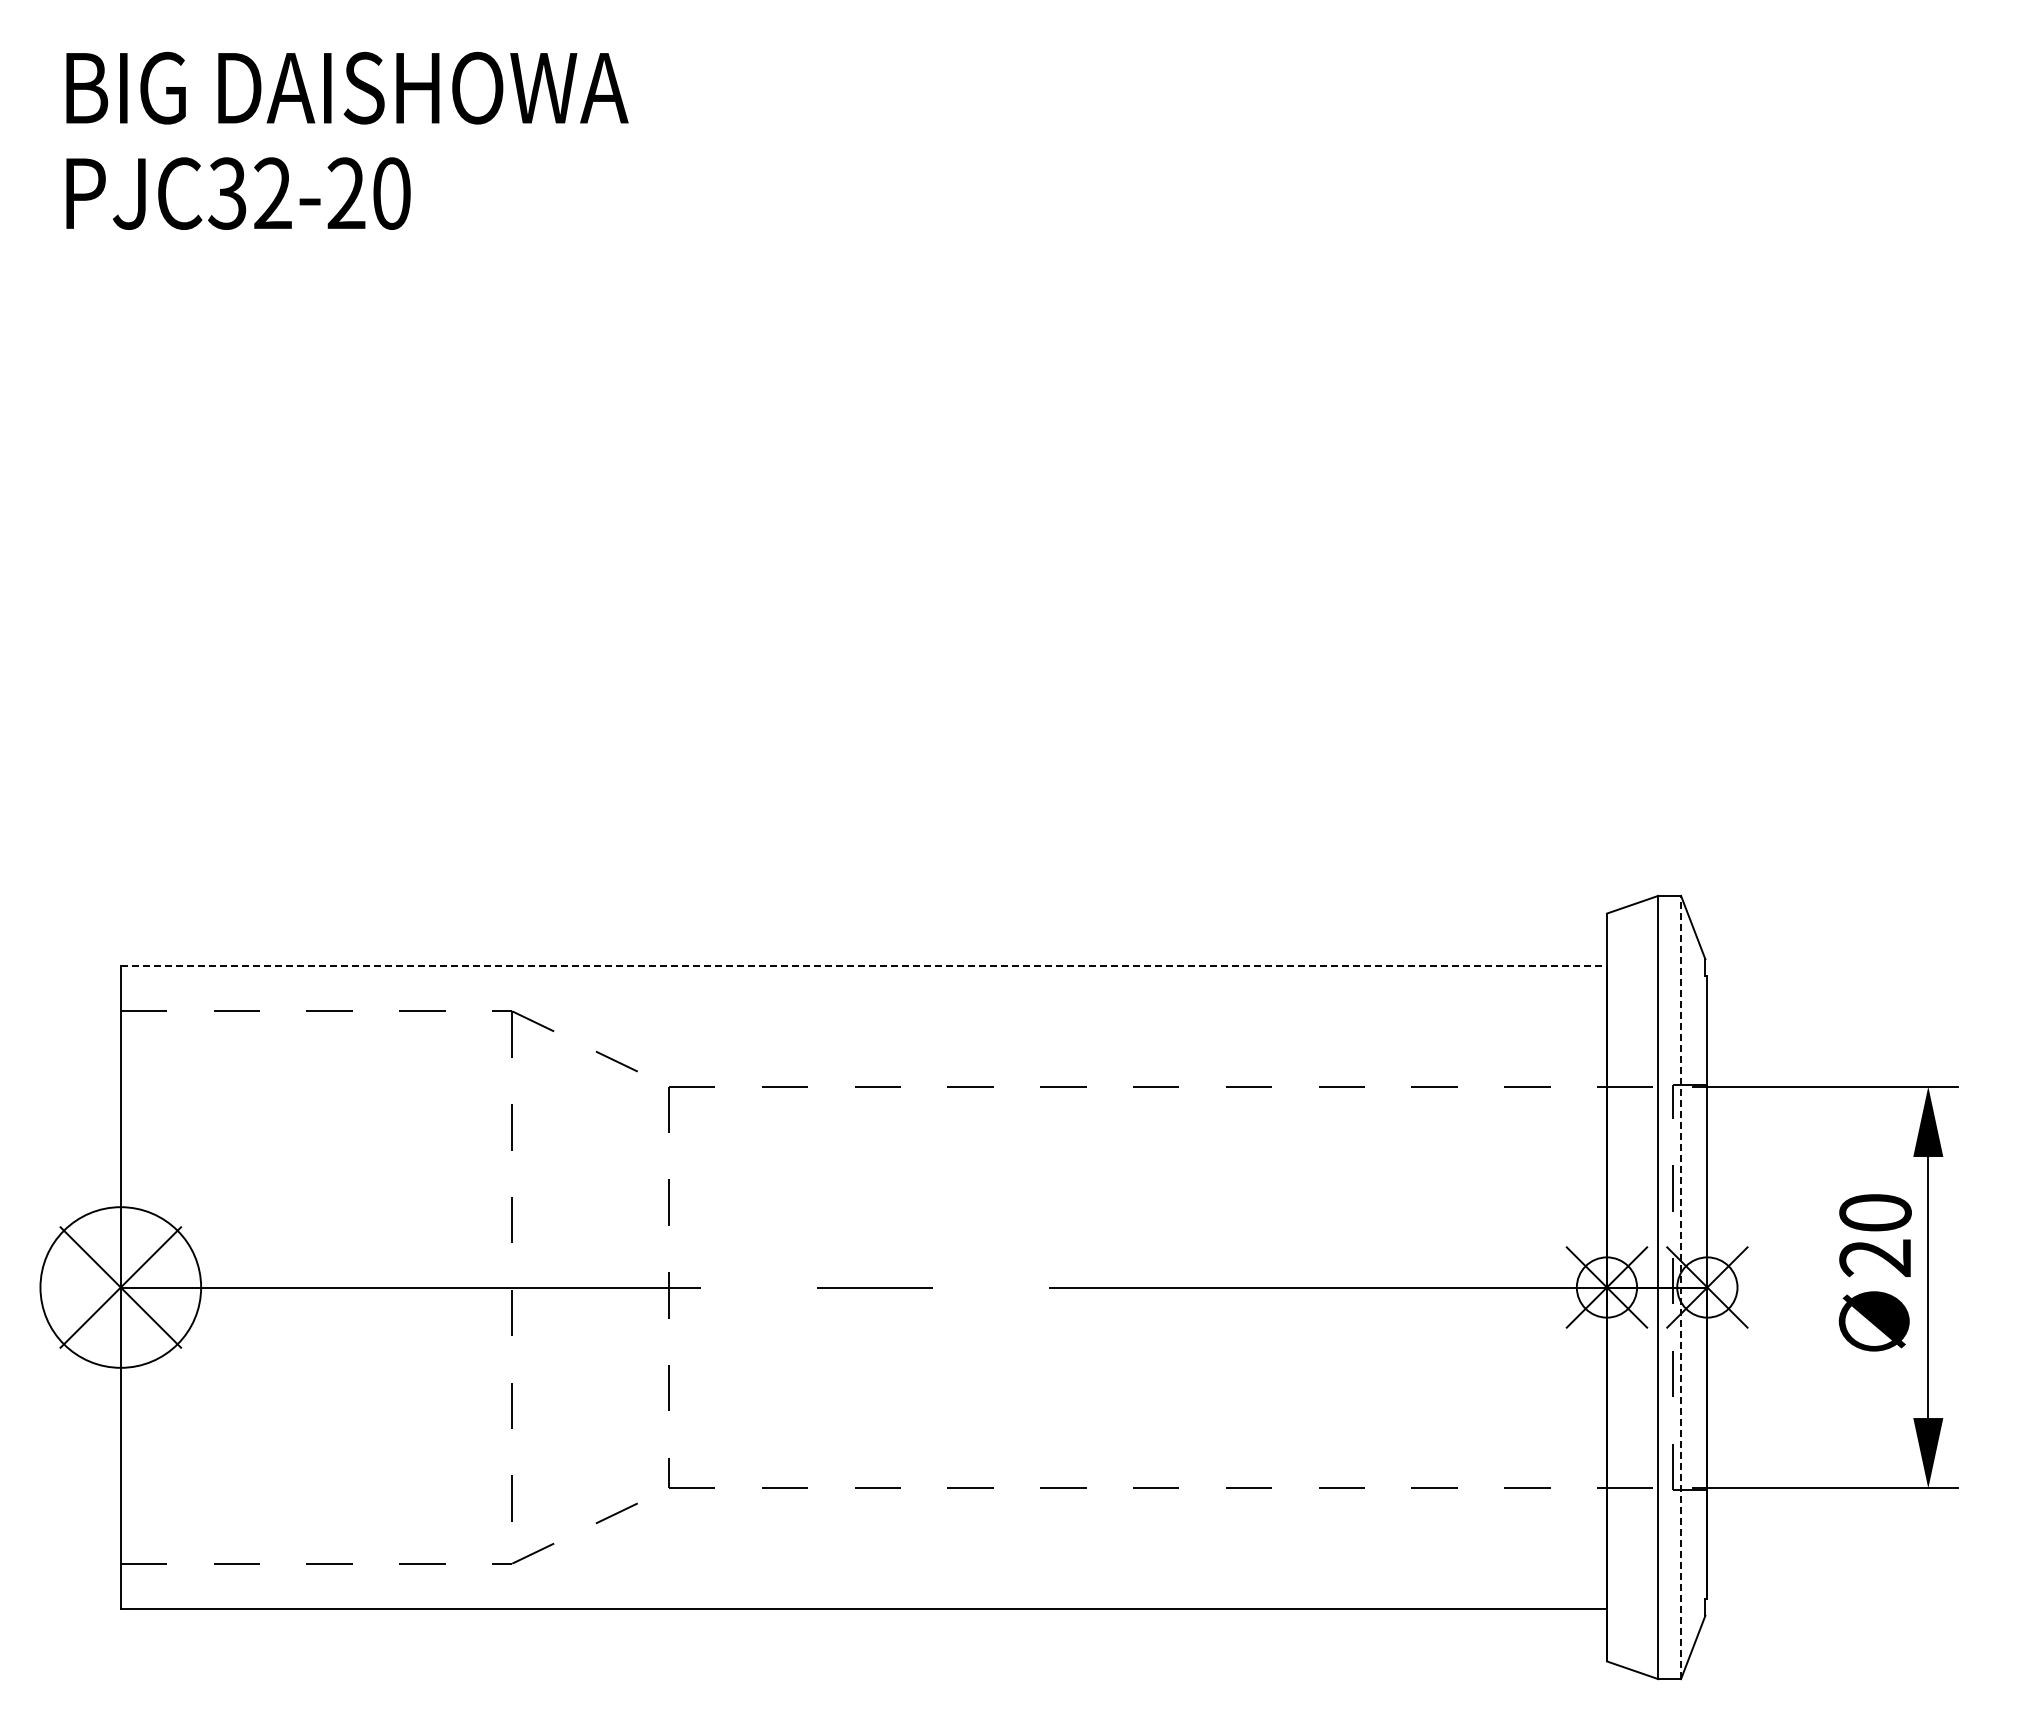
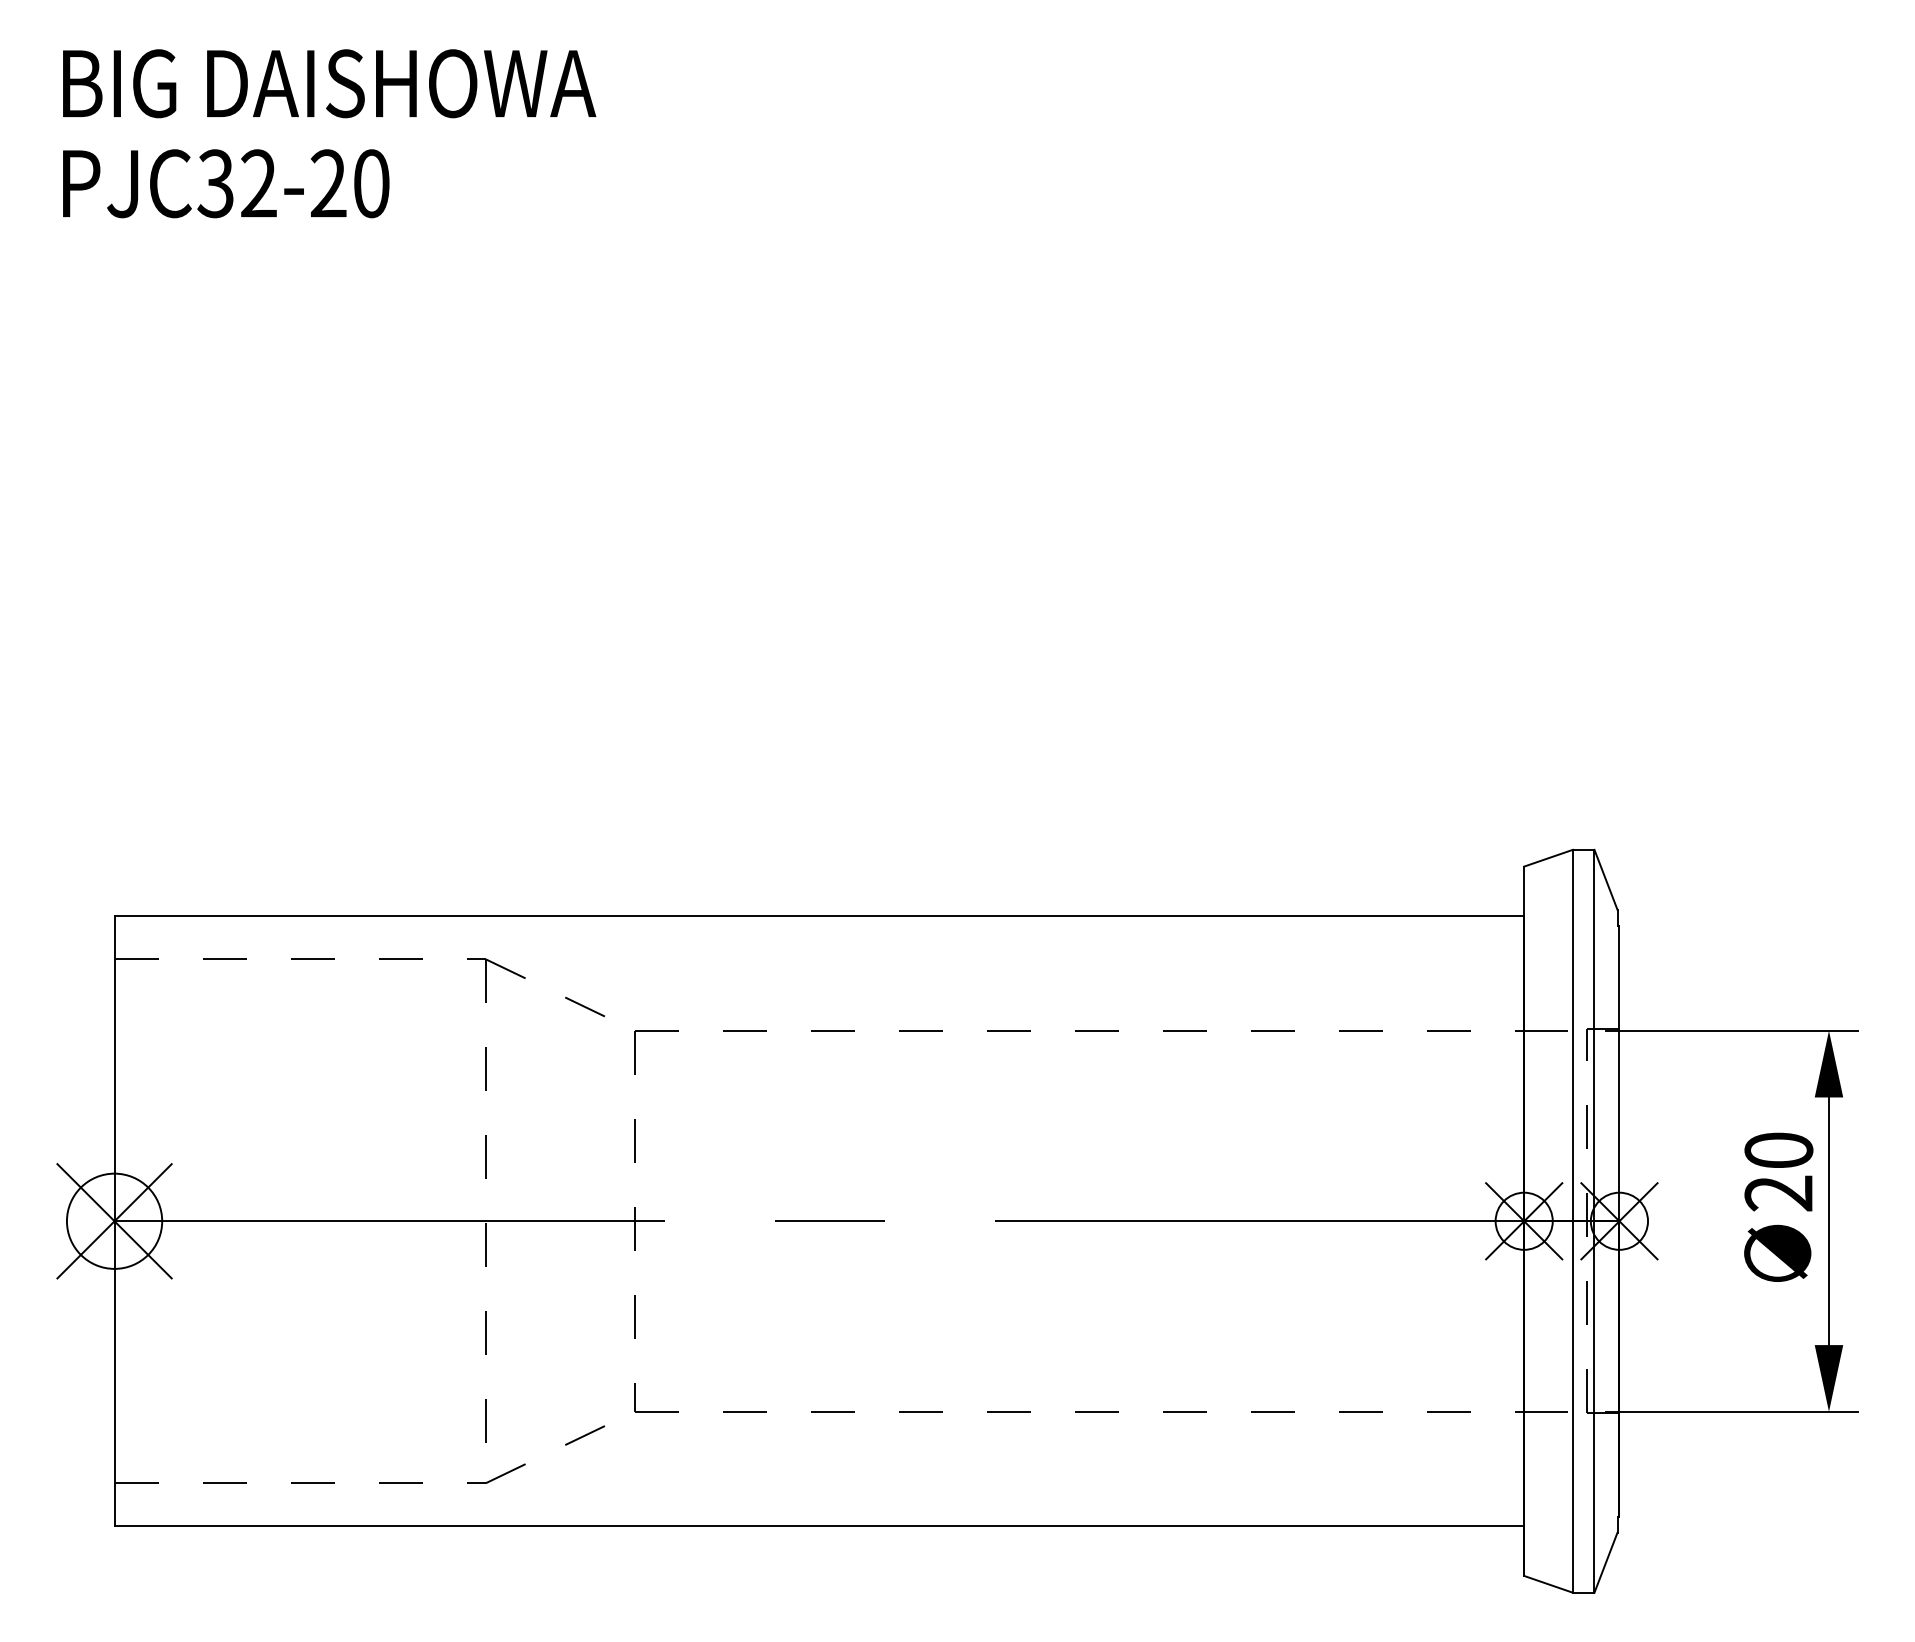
line: (864, 966) -> (819, 916), dashed -> solid
circle: (120, 1287) -> (114, 1221), size x0.62
line: (1681, 1287) -> (1594, 1221), dashed -> solid

